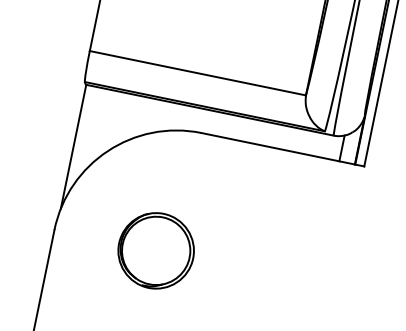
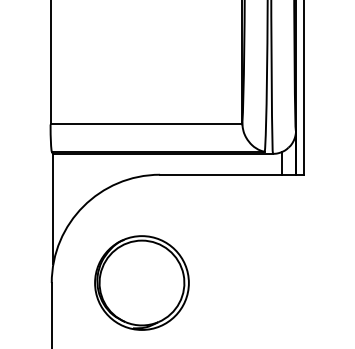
part: (155, 250) -> (141, 282), size x1.43

